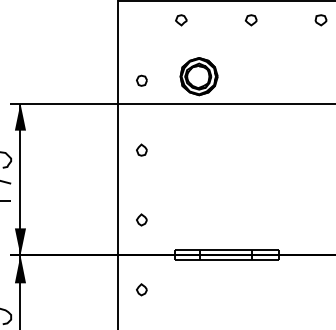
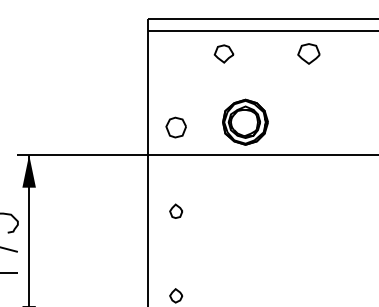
part: (181, 20) -> (224, 54), size x1.4
part: (250, 20) -> (307, 54), size x1.6
part: (141, 80) -> (175, 126), size x1.6

